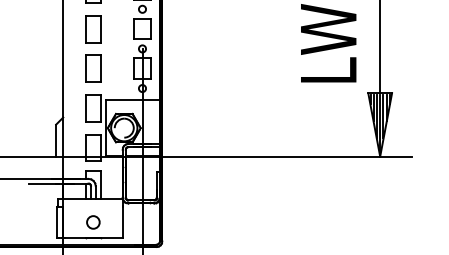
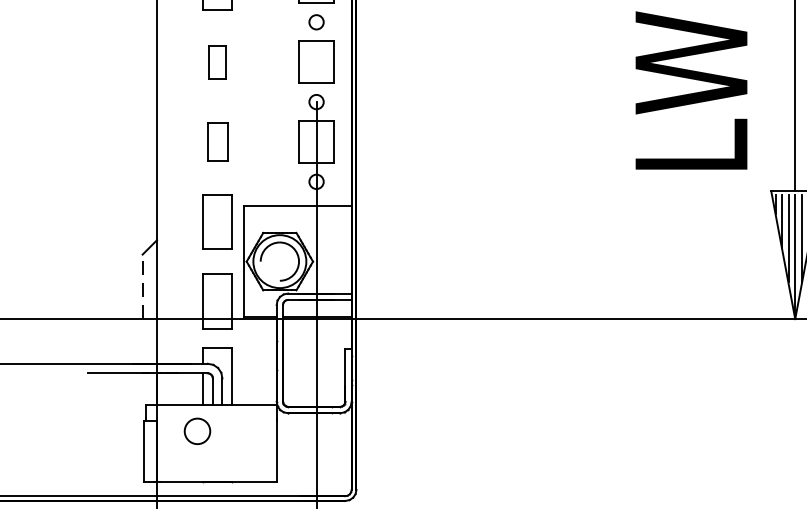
part: (93, 29) -> (217, 62), size x0.6
part: (93, 68) -> (217, 141), size x0.7
line: (56, 140) -> (143, 286), solid -> dashed
circle: (93, 222) -> (197, 431), moved

